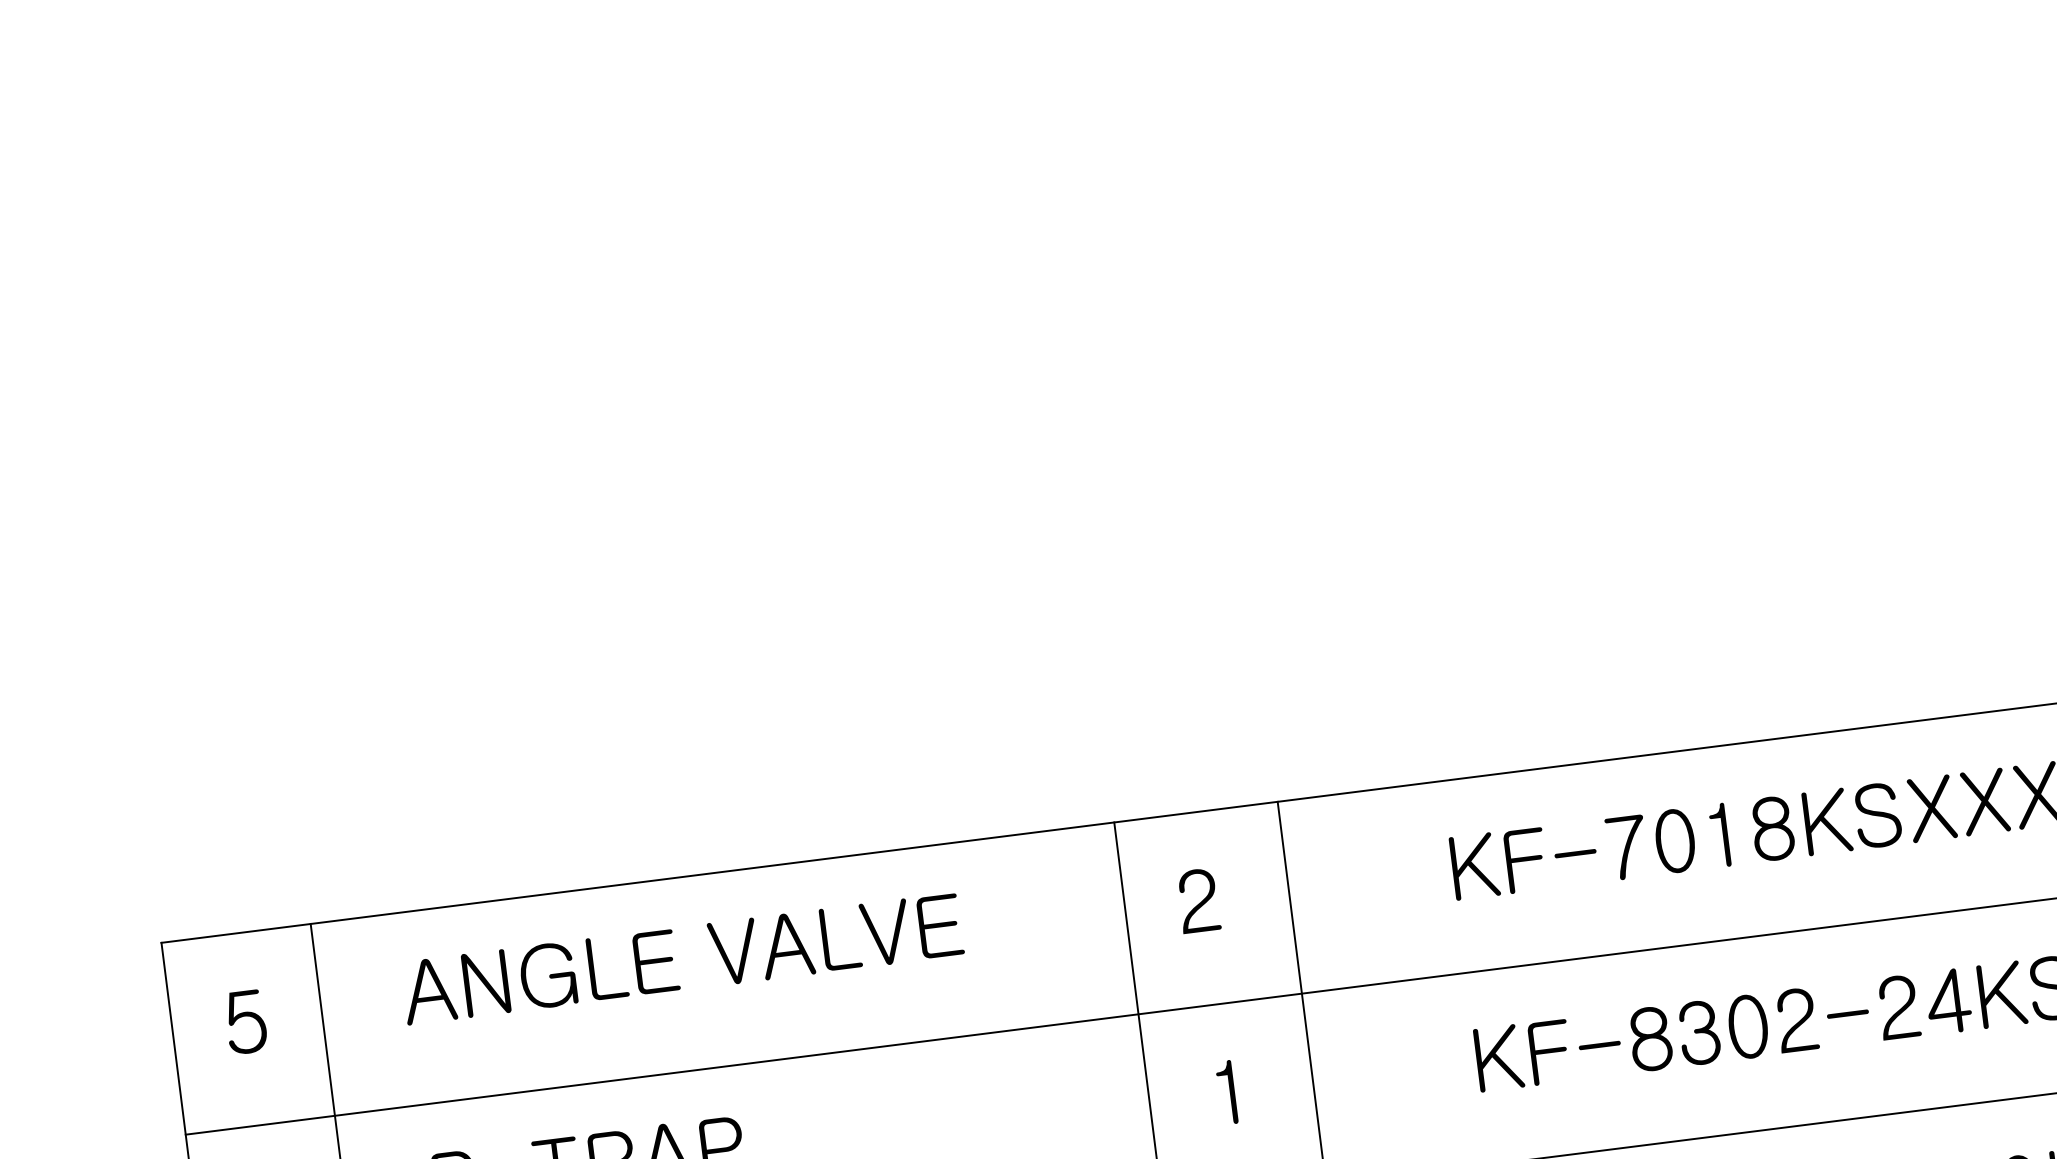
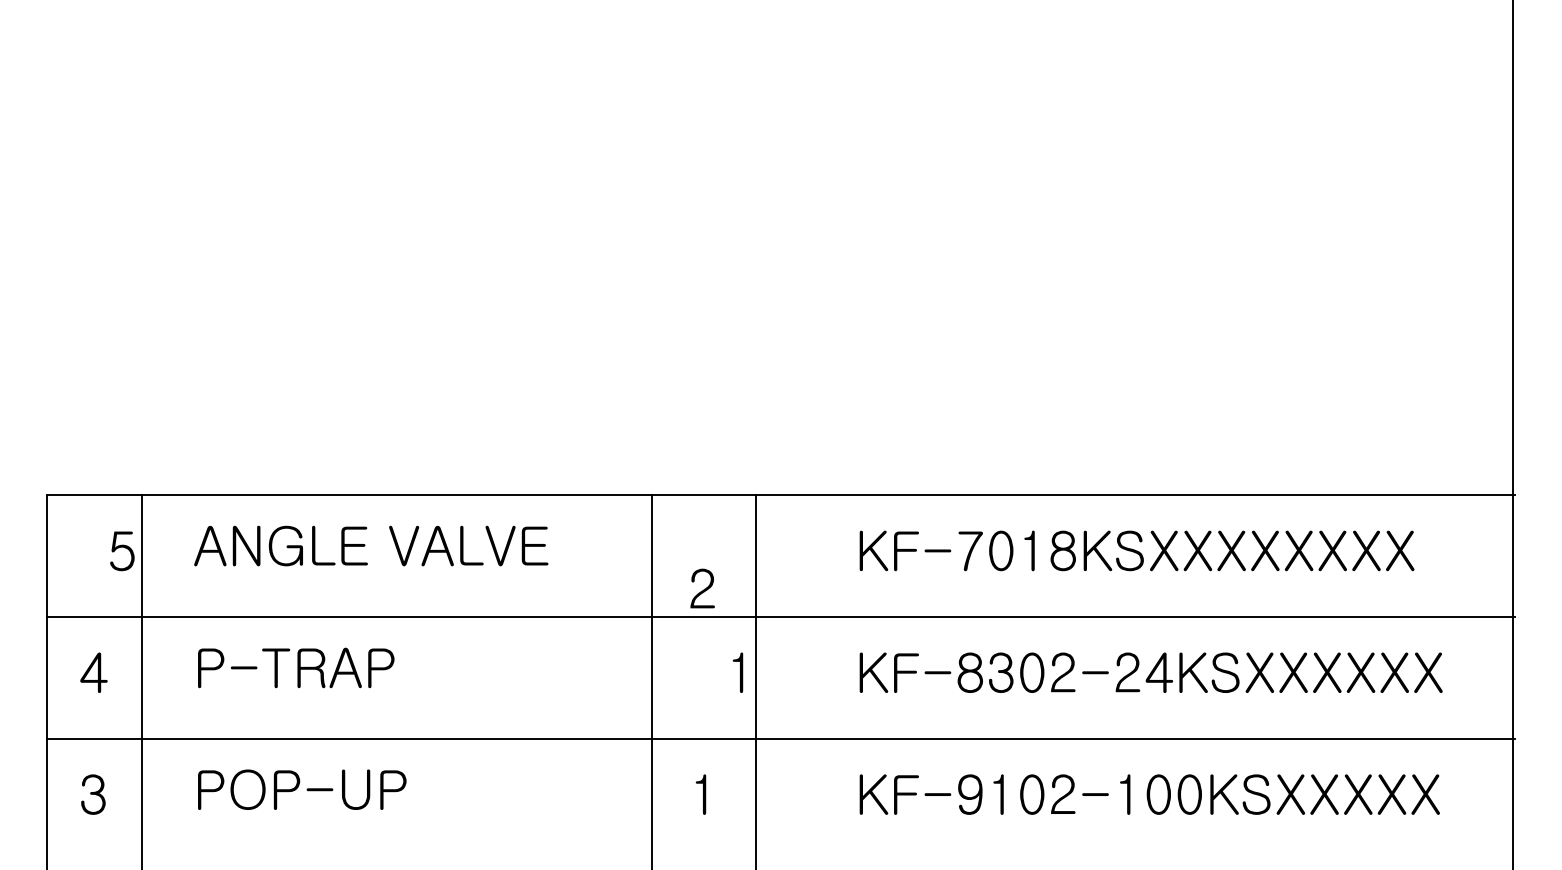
text: (1198, 900) -> (702, 588), moved
text: (246, 1022) -> (122, 551), moved
text: (1225, 1092) -> (737, 672), moved

